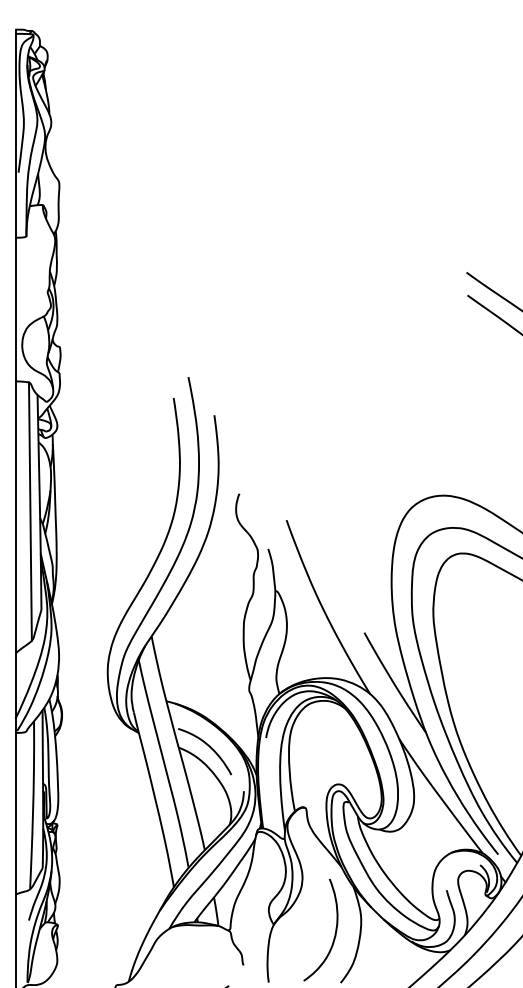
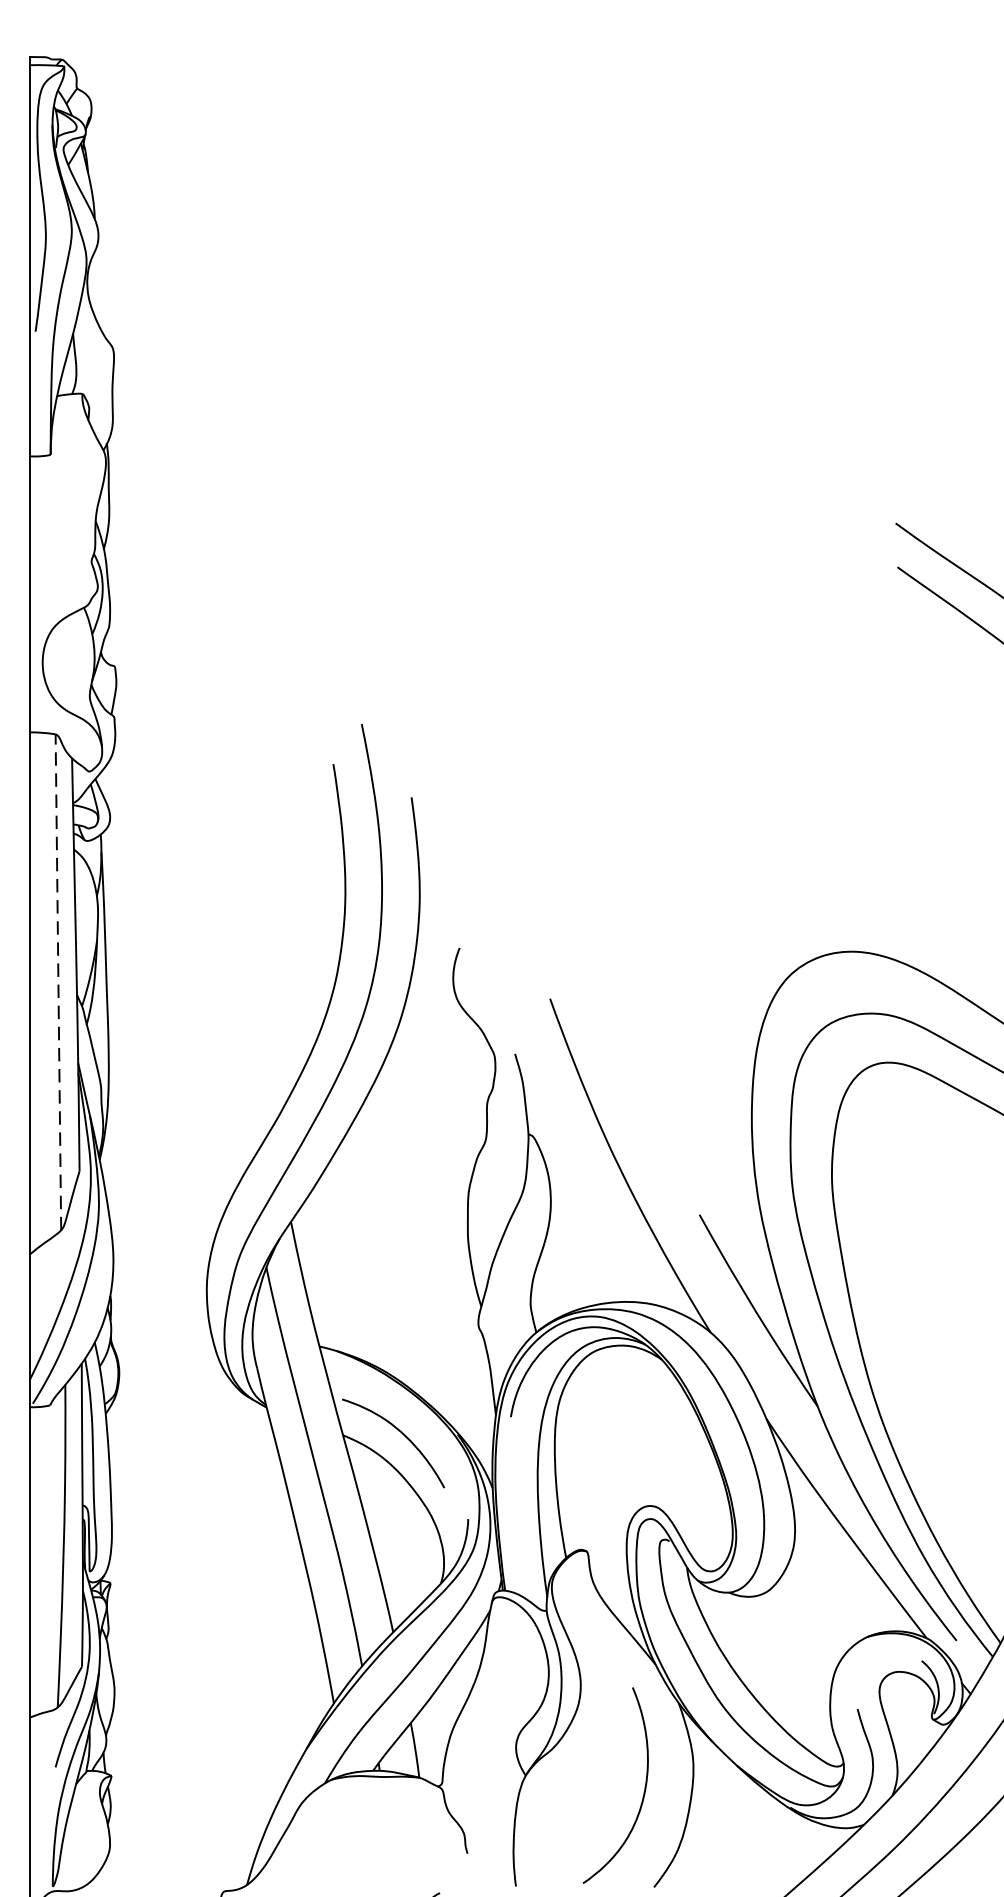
line: (30, 511) -> (58, 982), solid -> dashed

